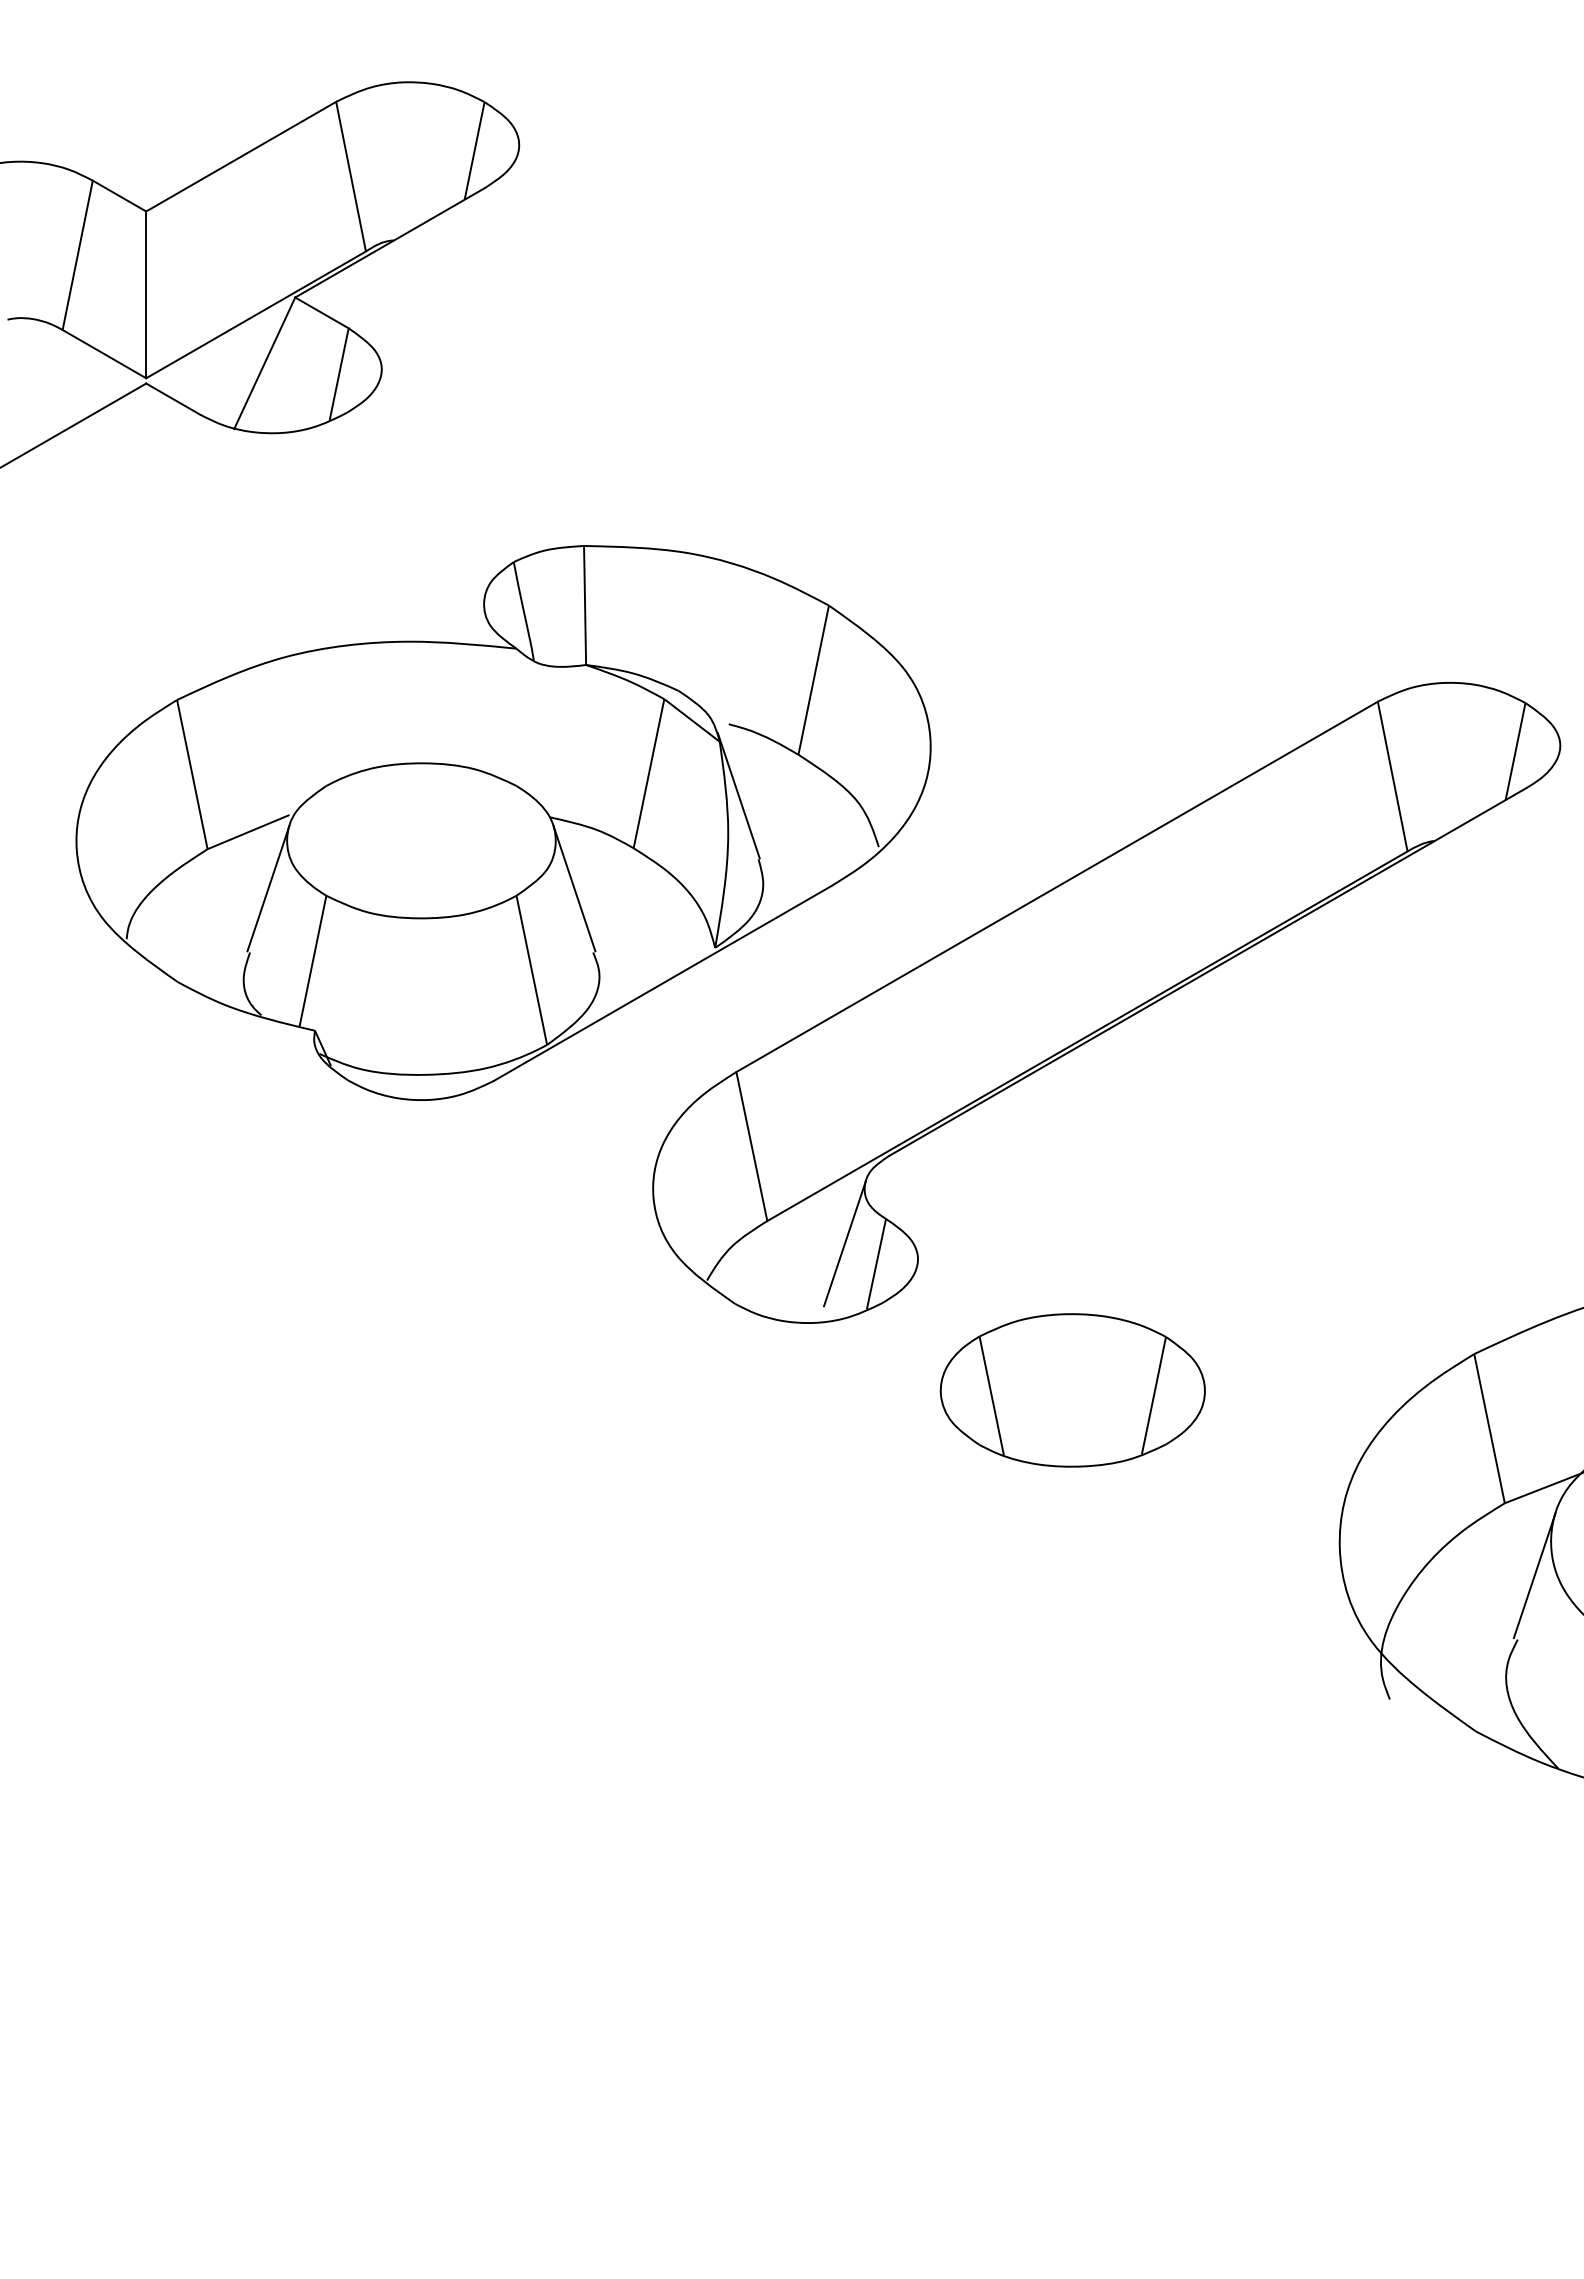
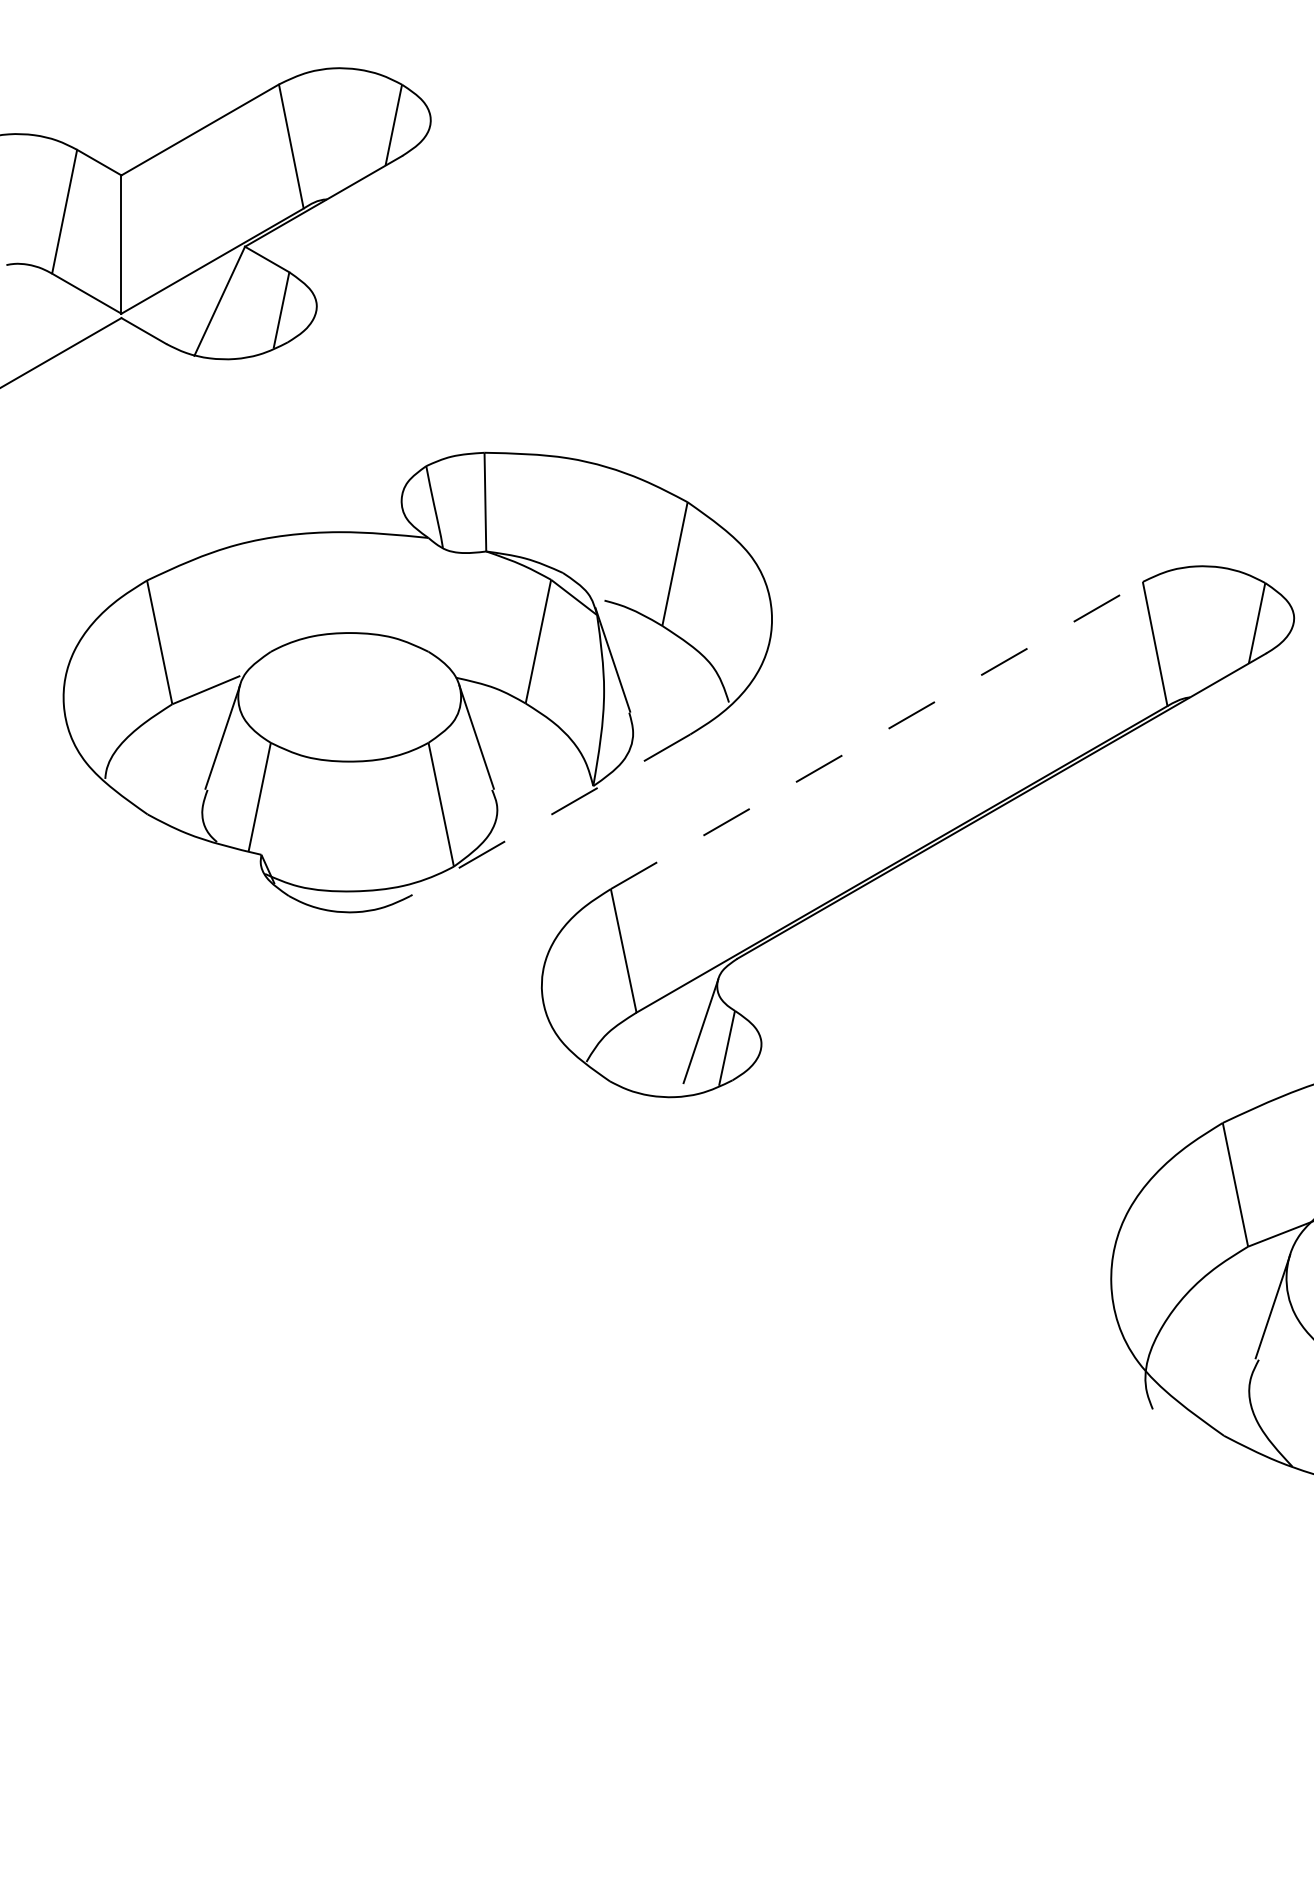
line: (1057, 886) -> (877, 735), solid -> dashed
line: (662, 983) -> (549, 815), solid -> dashed
part: (1072, 1390) -> (889, 1153), removed

